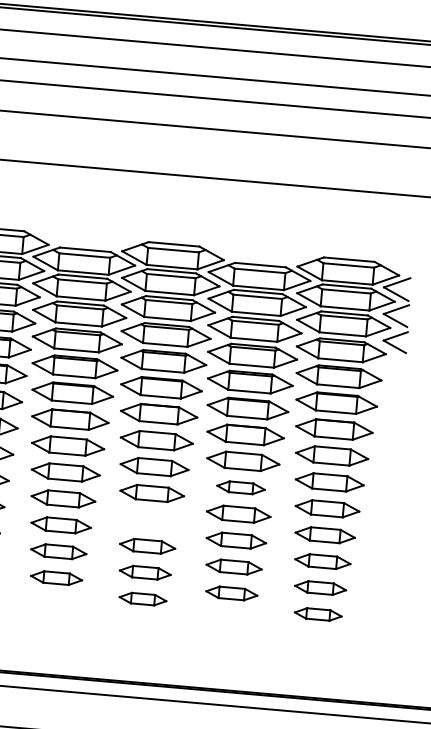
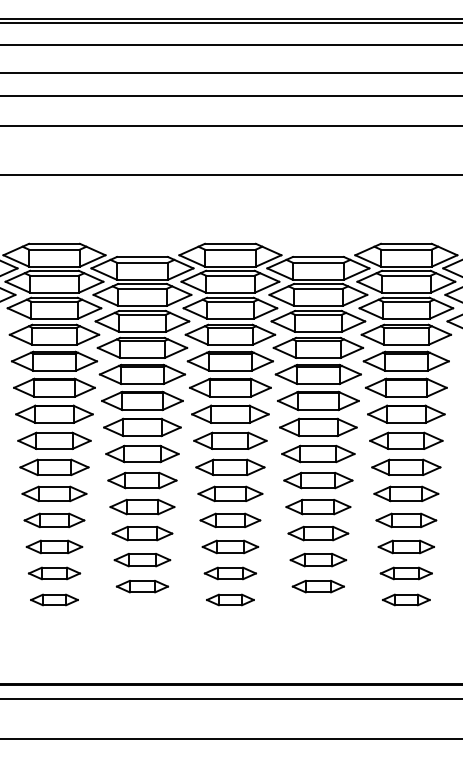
part: (241, 487) -> (318, 480), size x1.43
part: (150, 519) -> (230, 520), added

